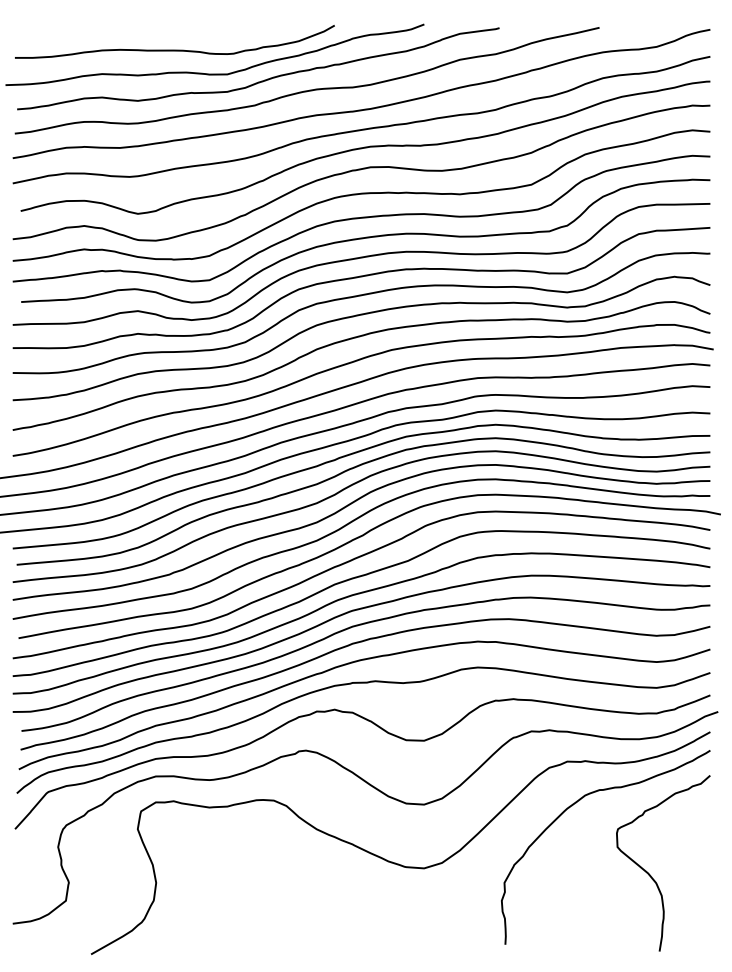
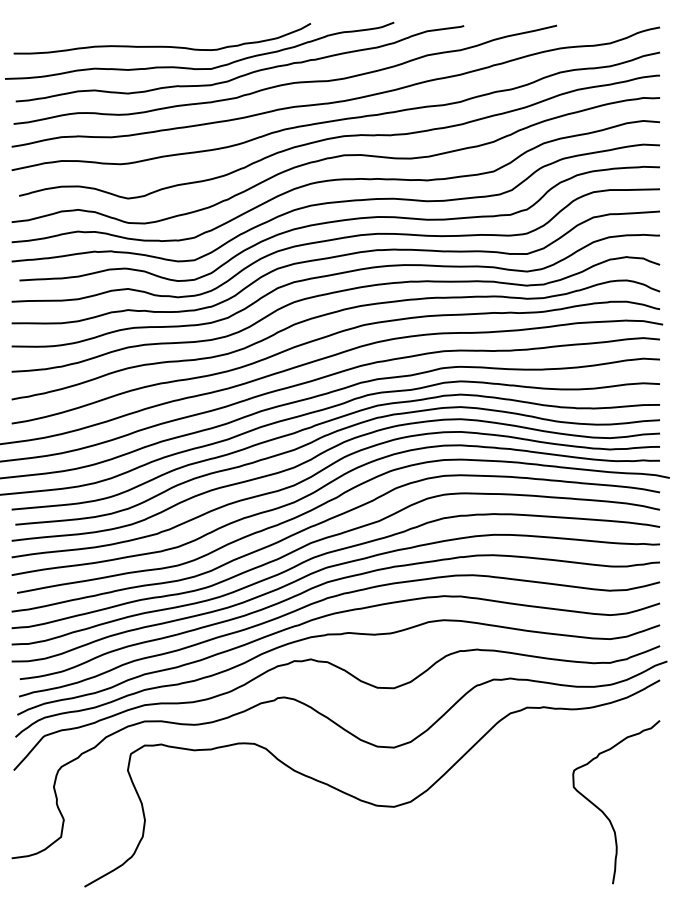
curve: (572, 806) -> (531, 749), removed

